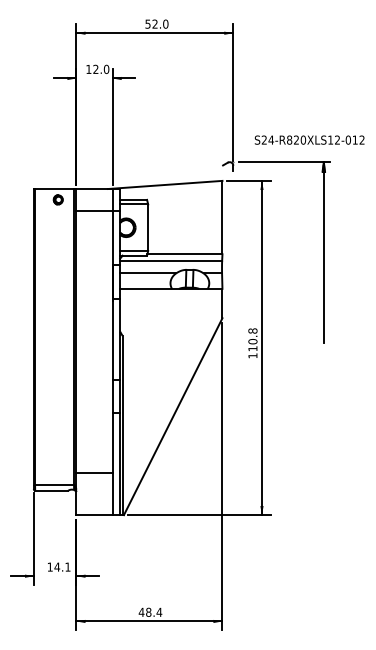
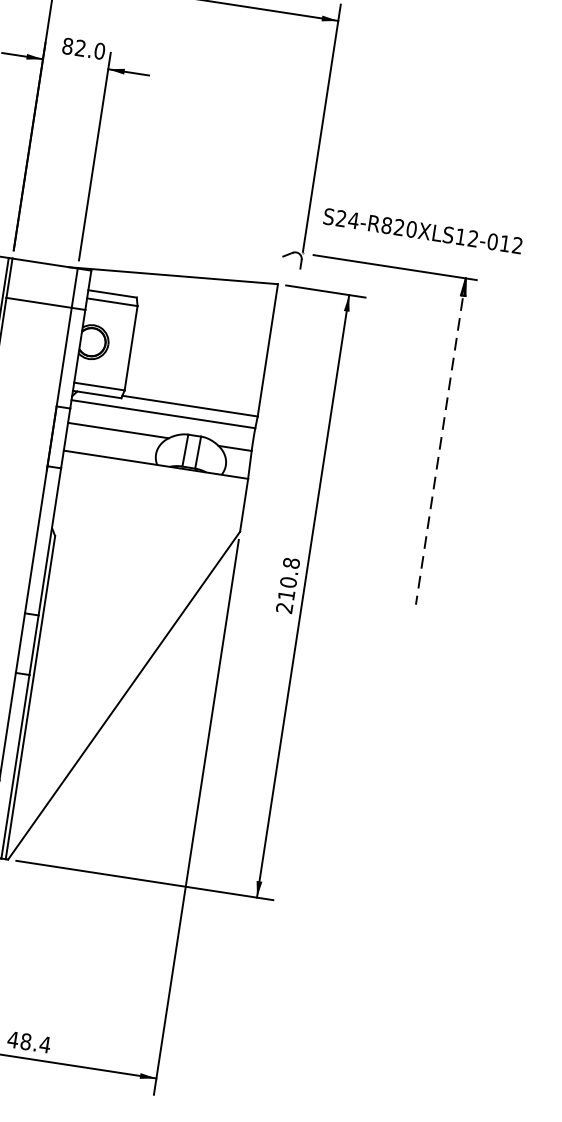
text: (88, 68) -> (67, 44), 12.0 -> 82.0
text: (309, 139) -> (422, 229), moved
line: (323, 253) -> (440, 442), solid -> dashed
text: (252, 355) -> (283, 607), 110.8 -> 210.8

